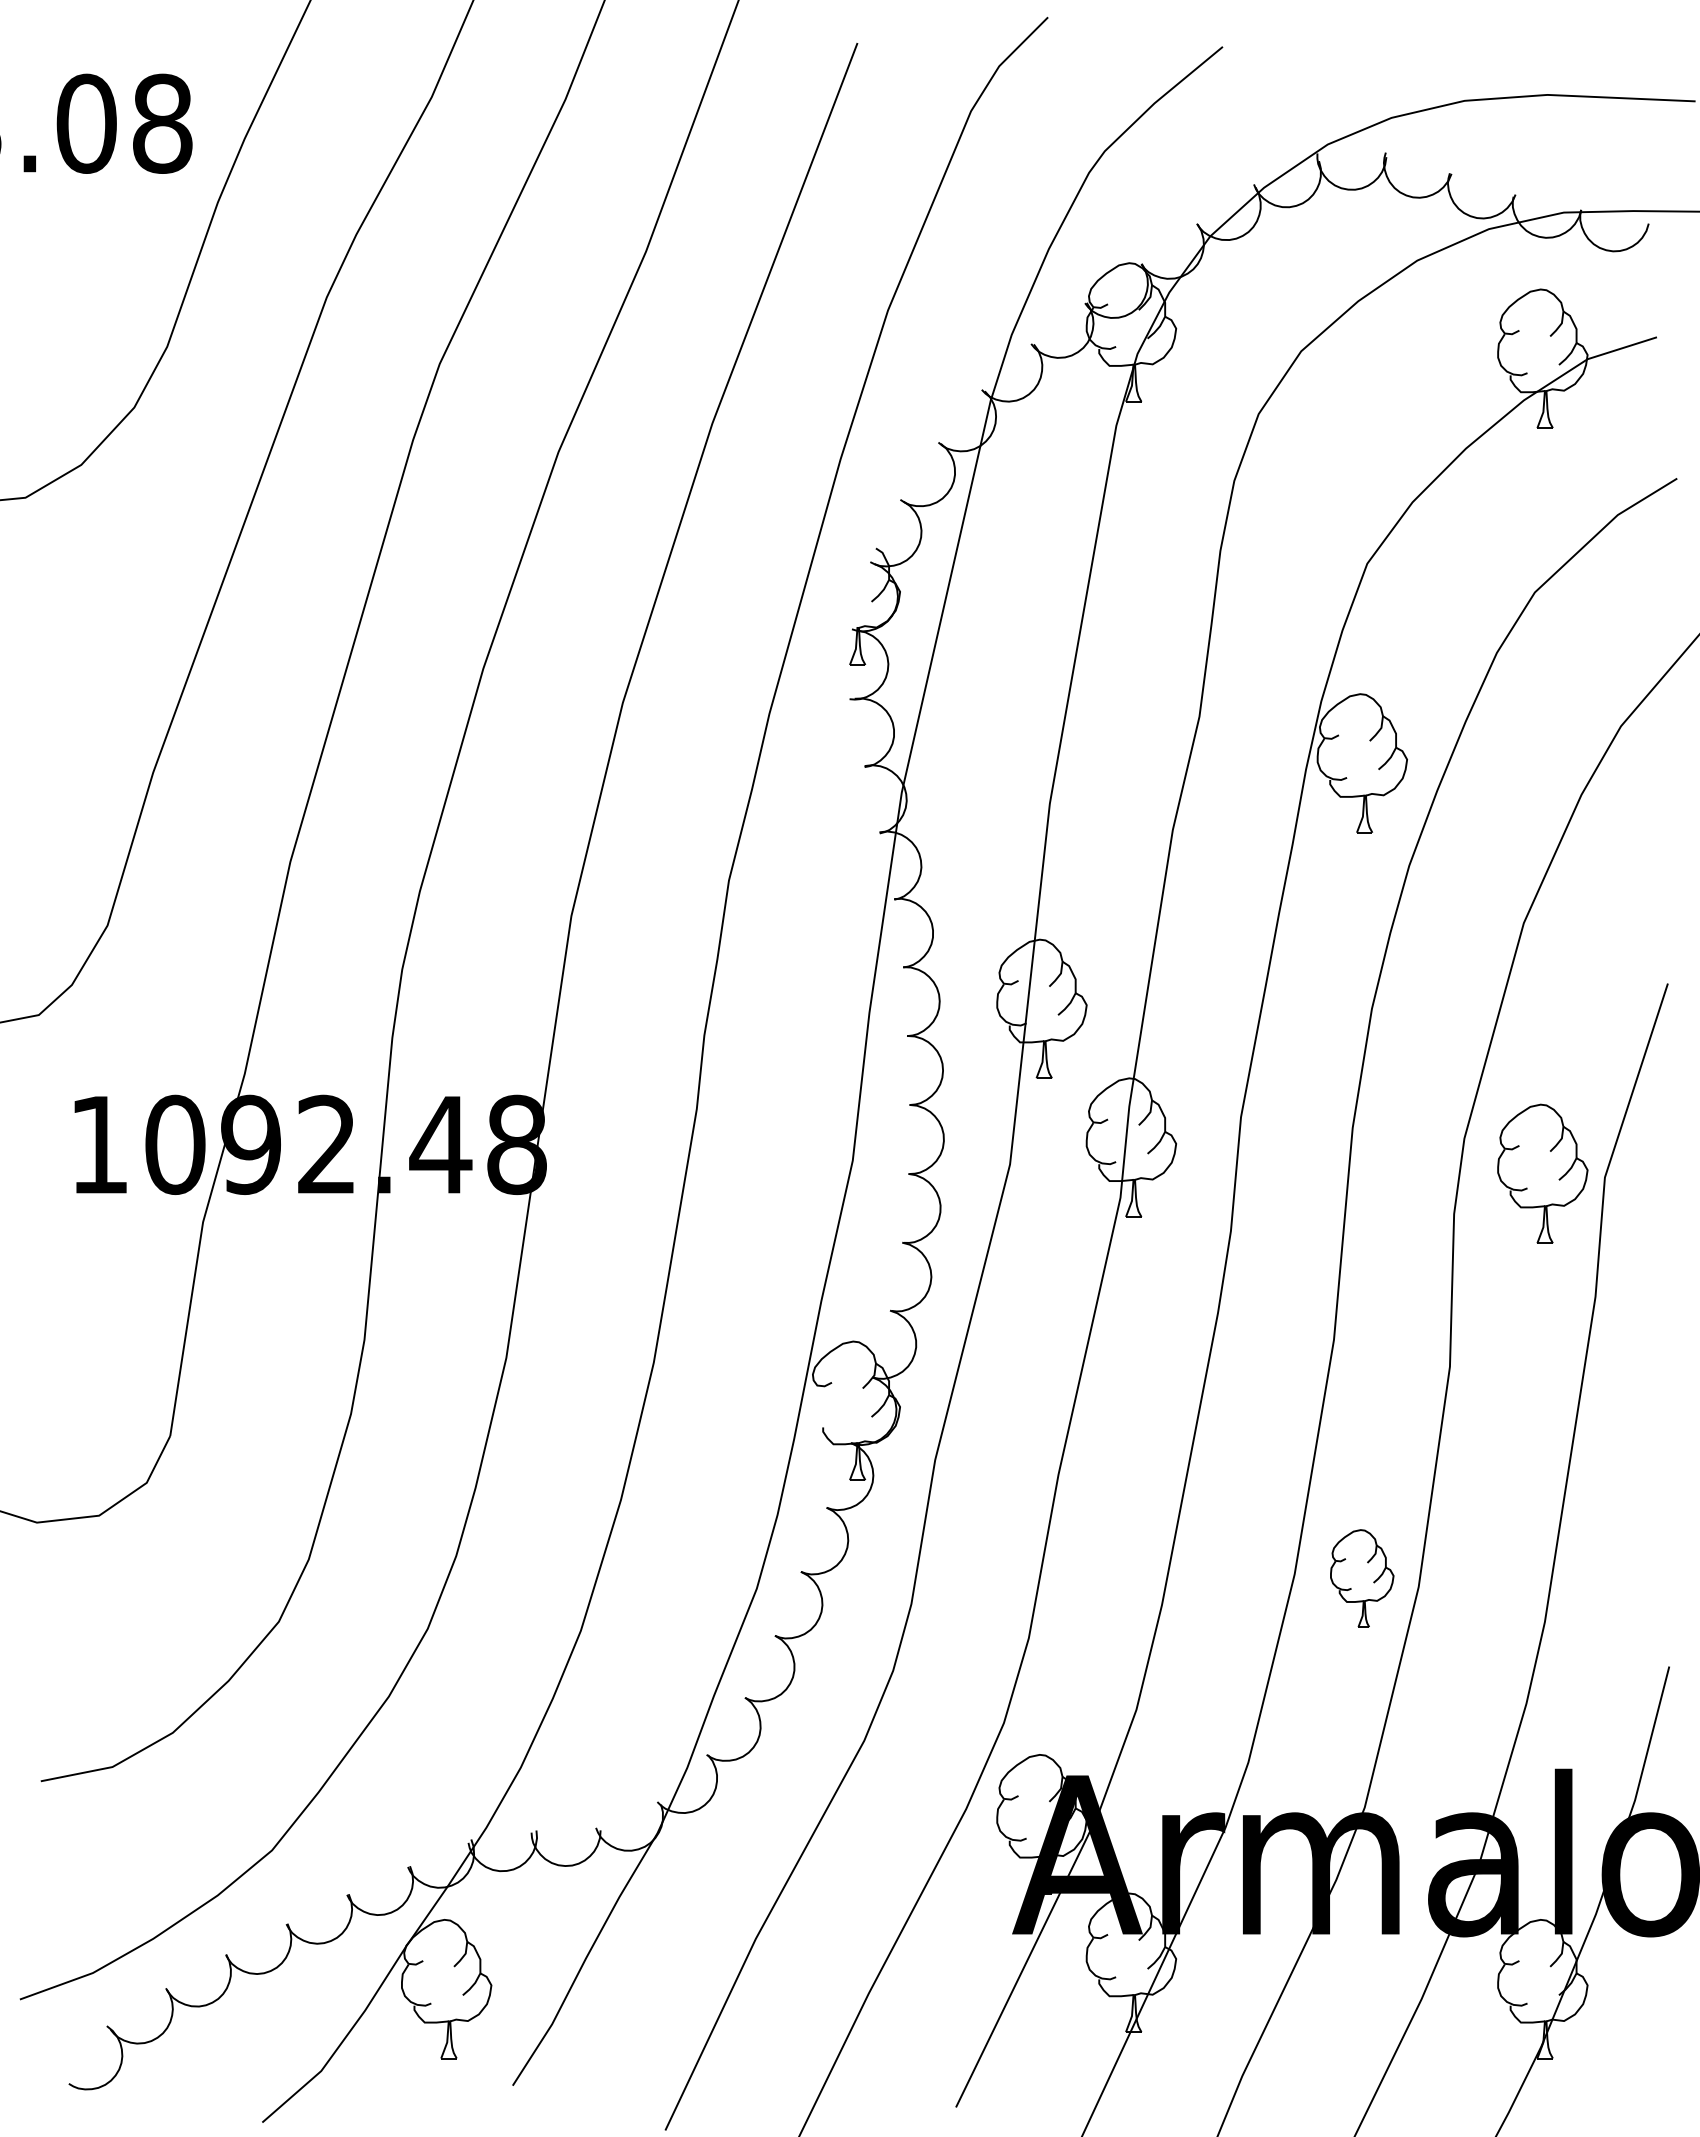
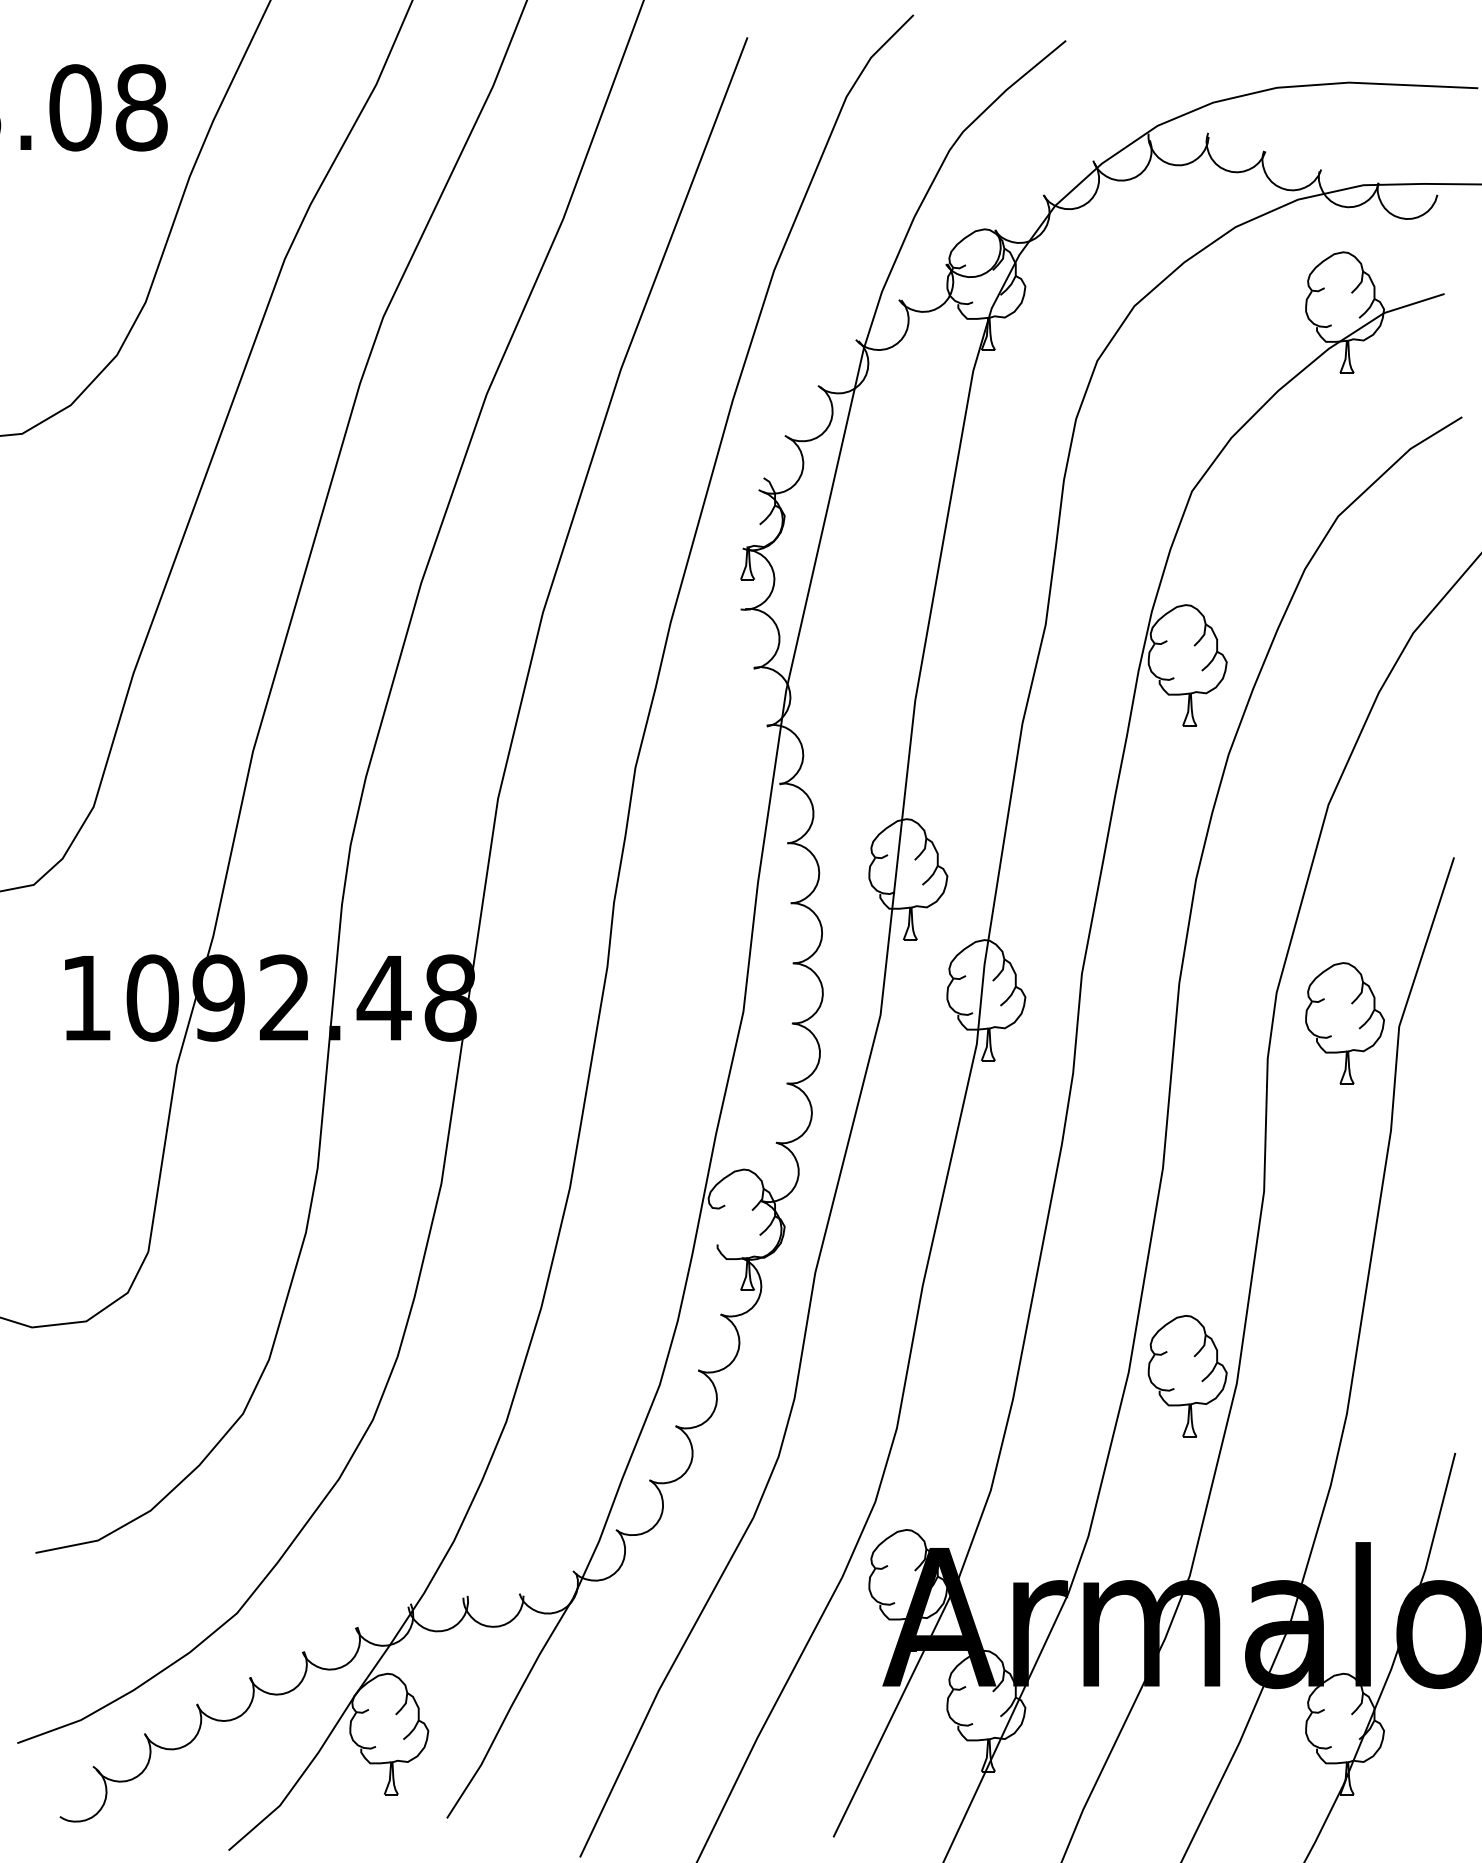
part: (1361, 1578) -> (1186, 1376), size x1.43

